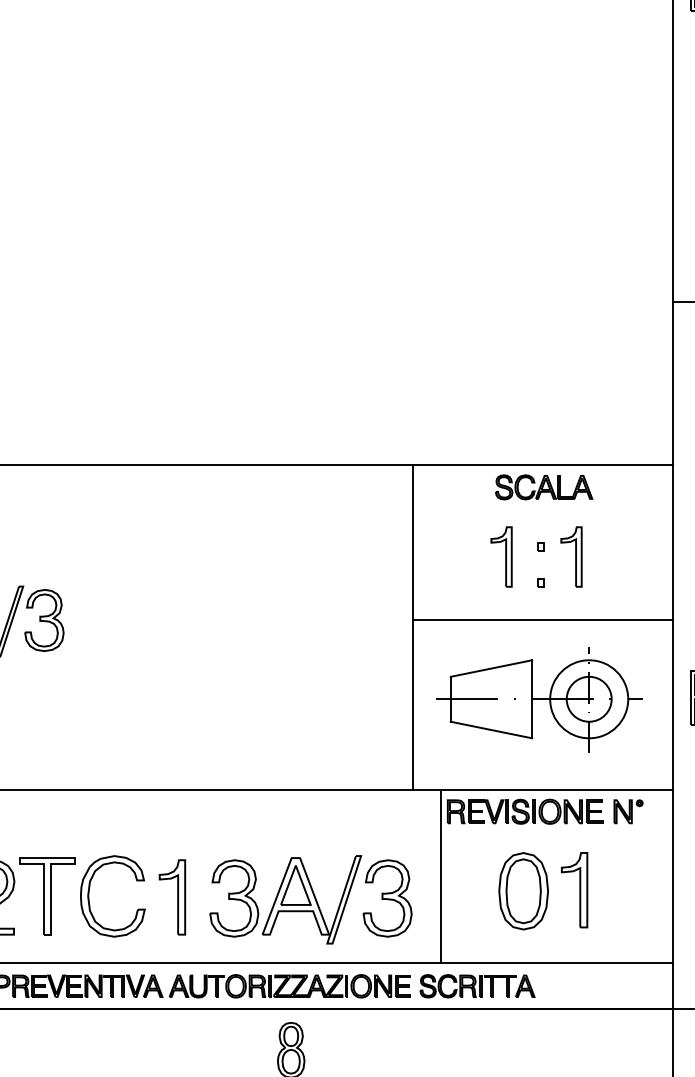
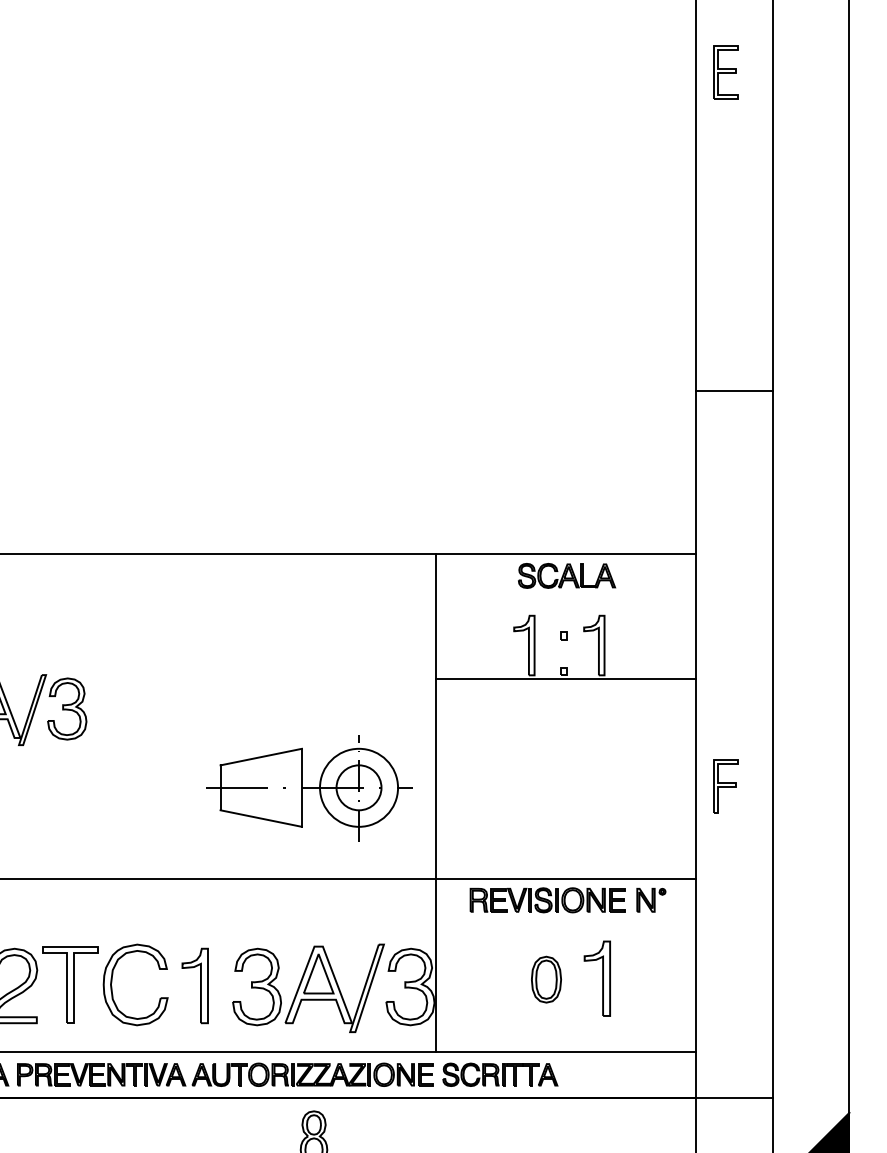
line: (542, 619) -> (565, 678), moved
part: (539, 699) -> (309, 788), moved
line: (440, 875) -> (435, 964), moved
part: (523, 890) -> (546, 979), size x0.6

